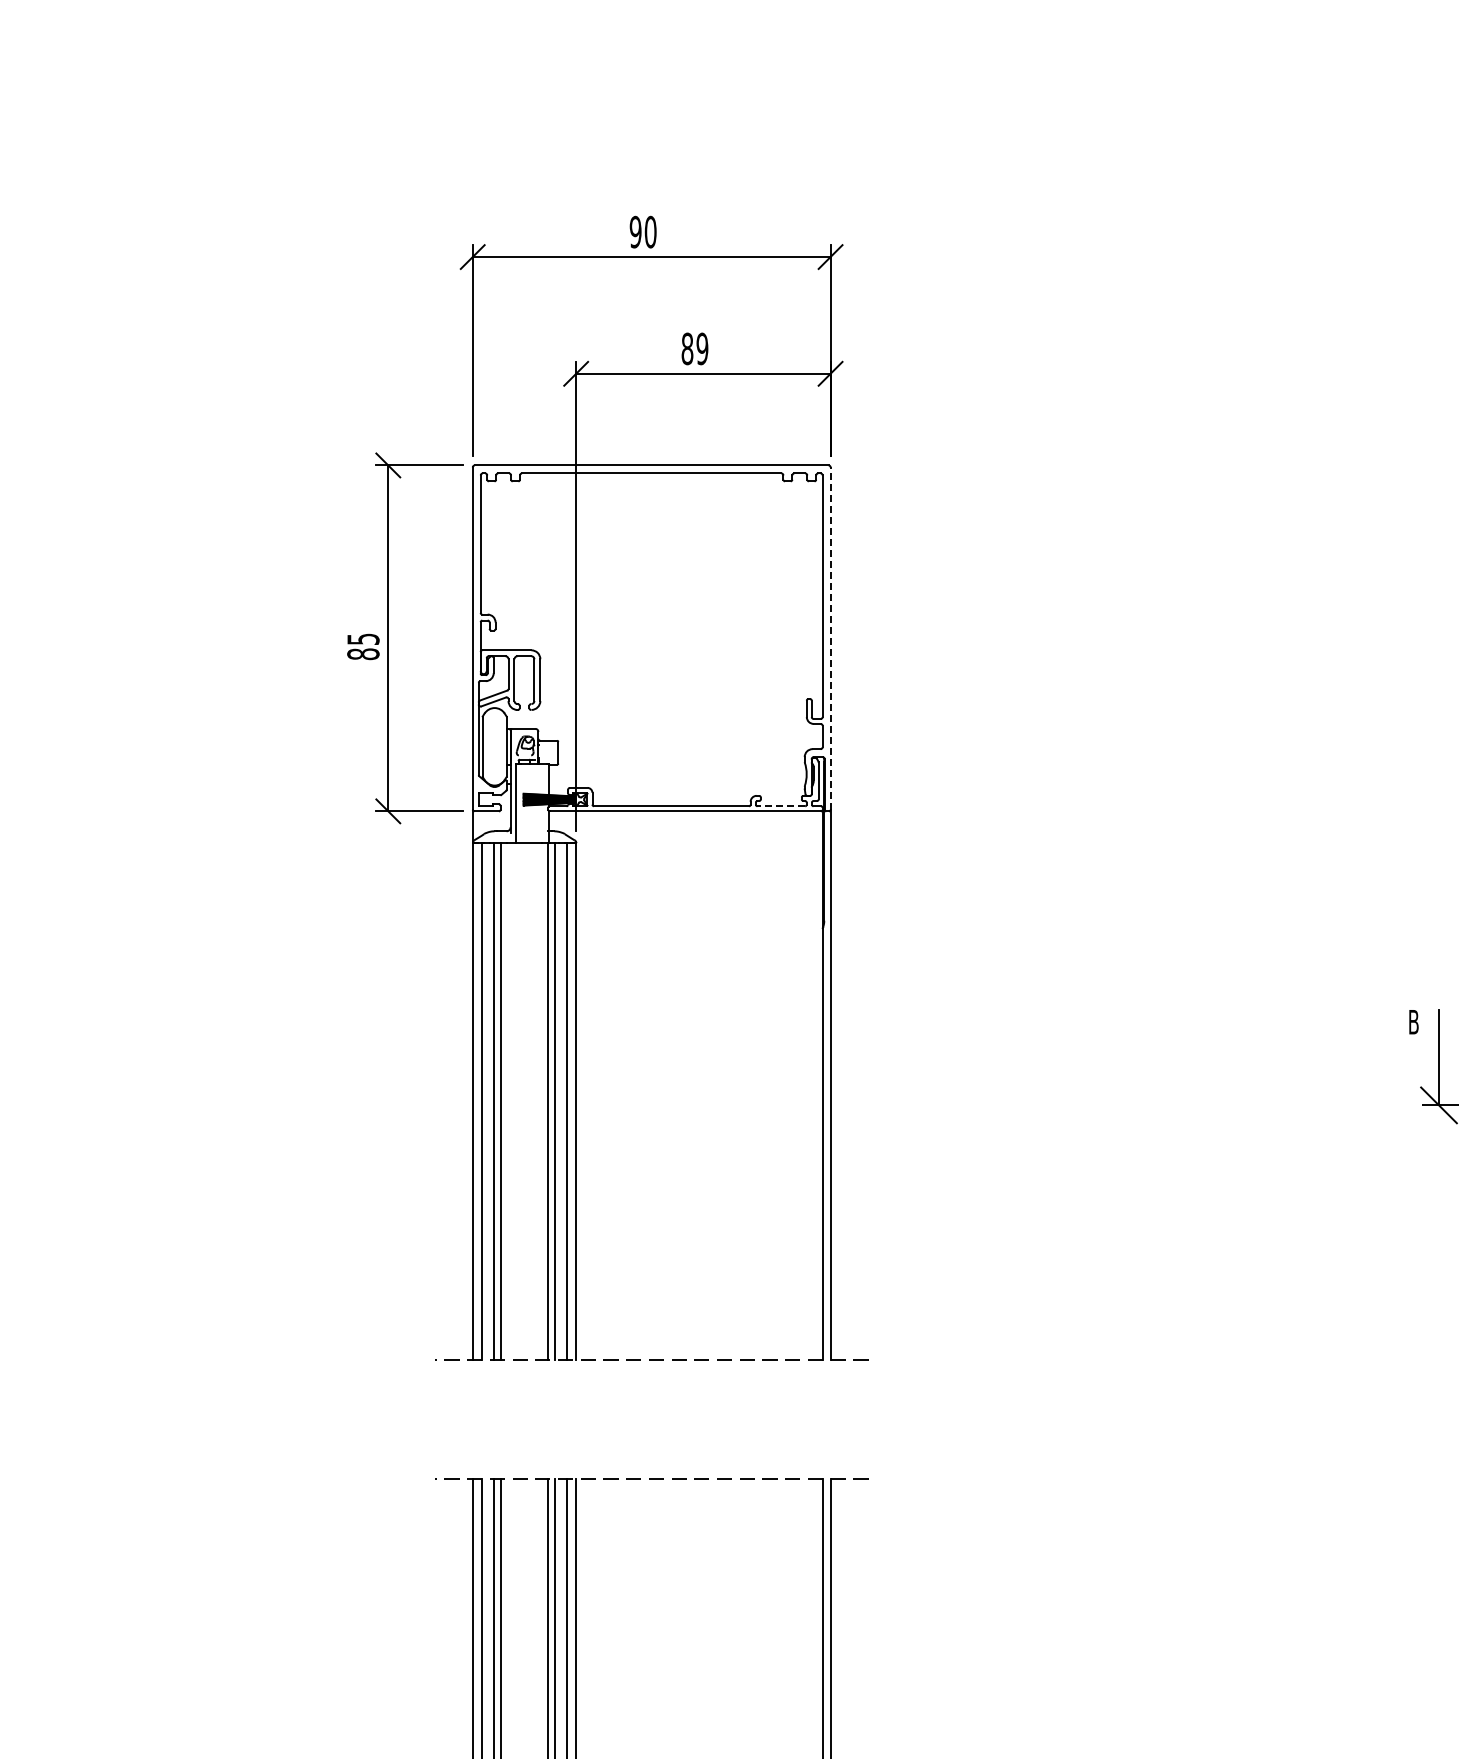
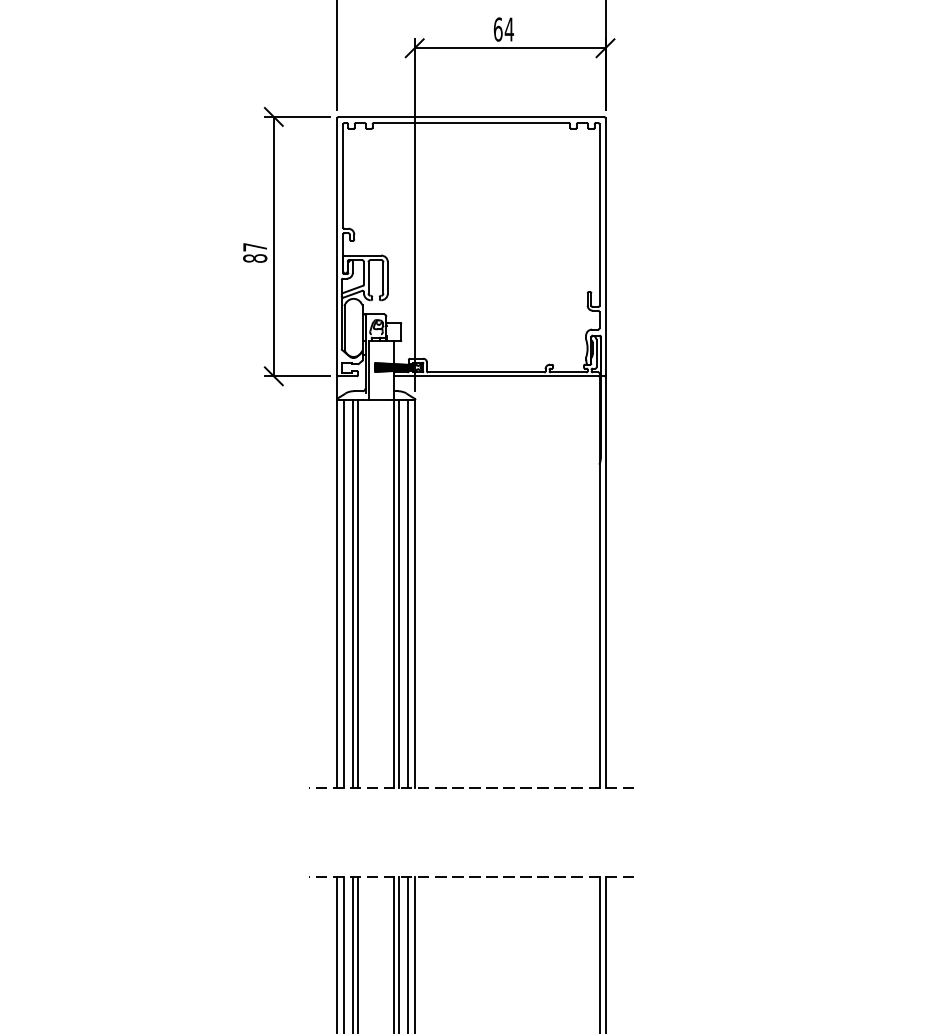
text: (694, 348) -> (503, 29), 89 -> 64
text: (363, 638) -> (255, 246), 85 -> 87
line: (830, 638) -> (605, 246), dashed -> solid
line: (781, 806) -> (568, 372), dashed -> solid

